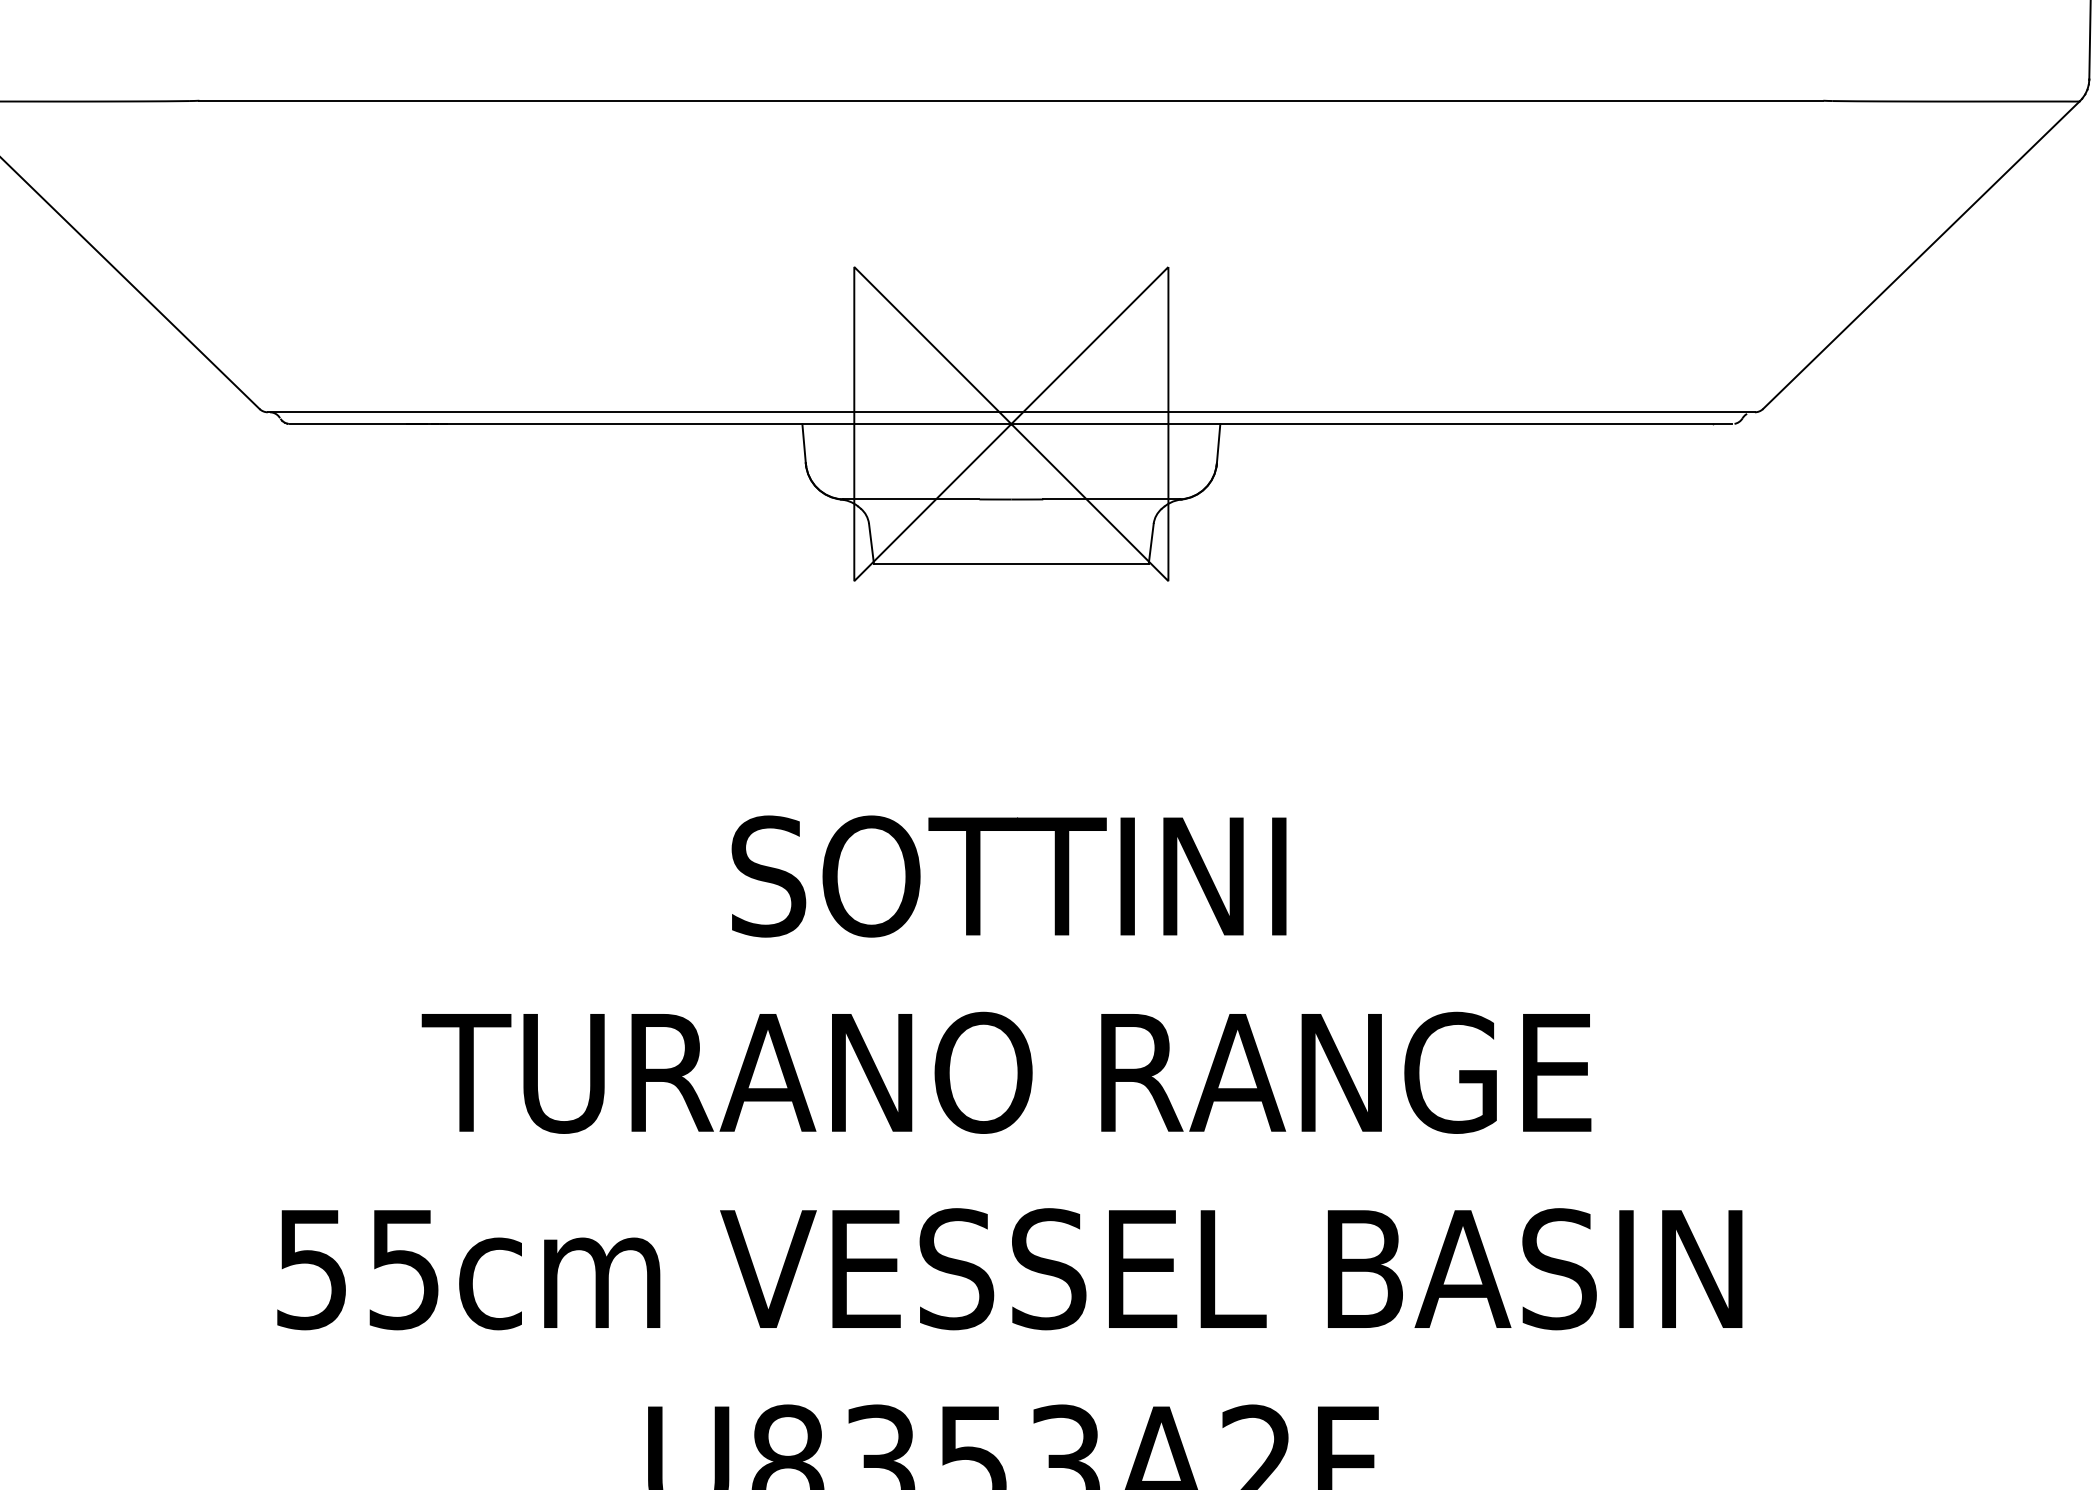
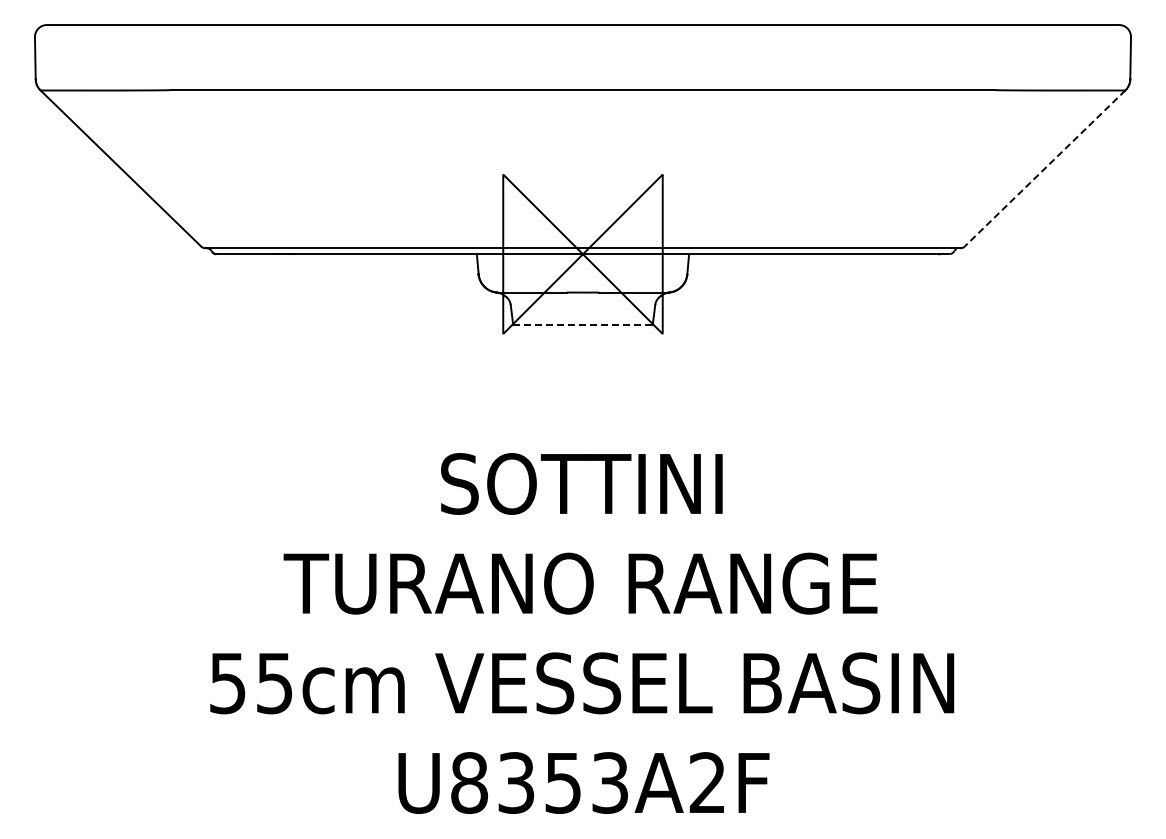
line: (1920, 255) -> (1044, 168), solid -> dashed
line: (1010, 564) -> (582, 325), solid -> dashed

